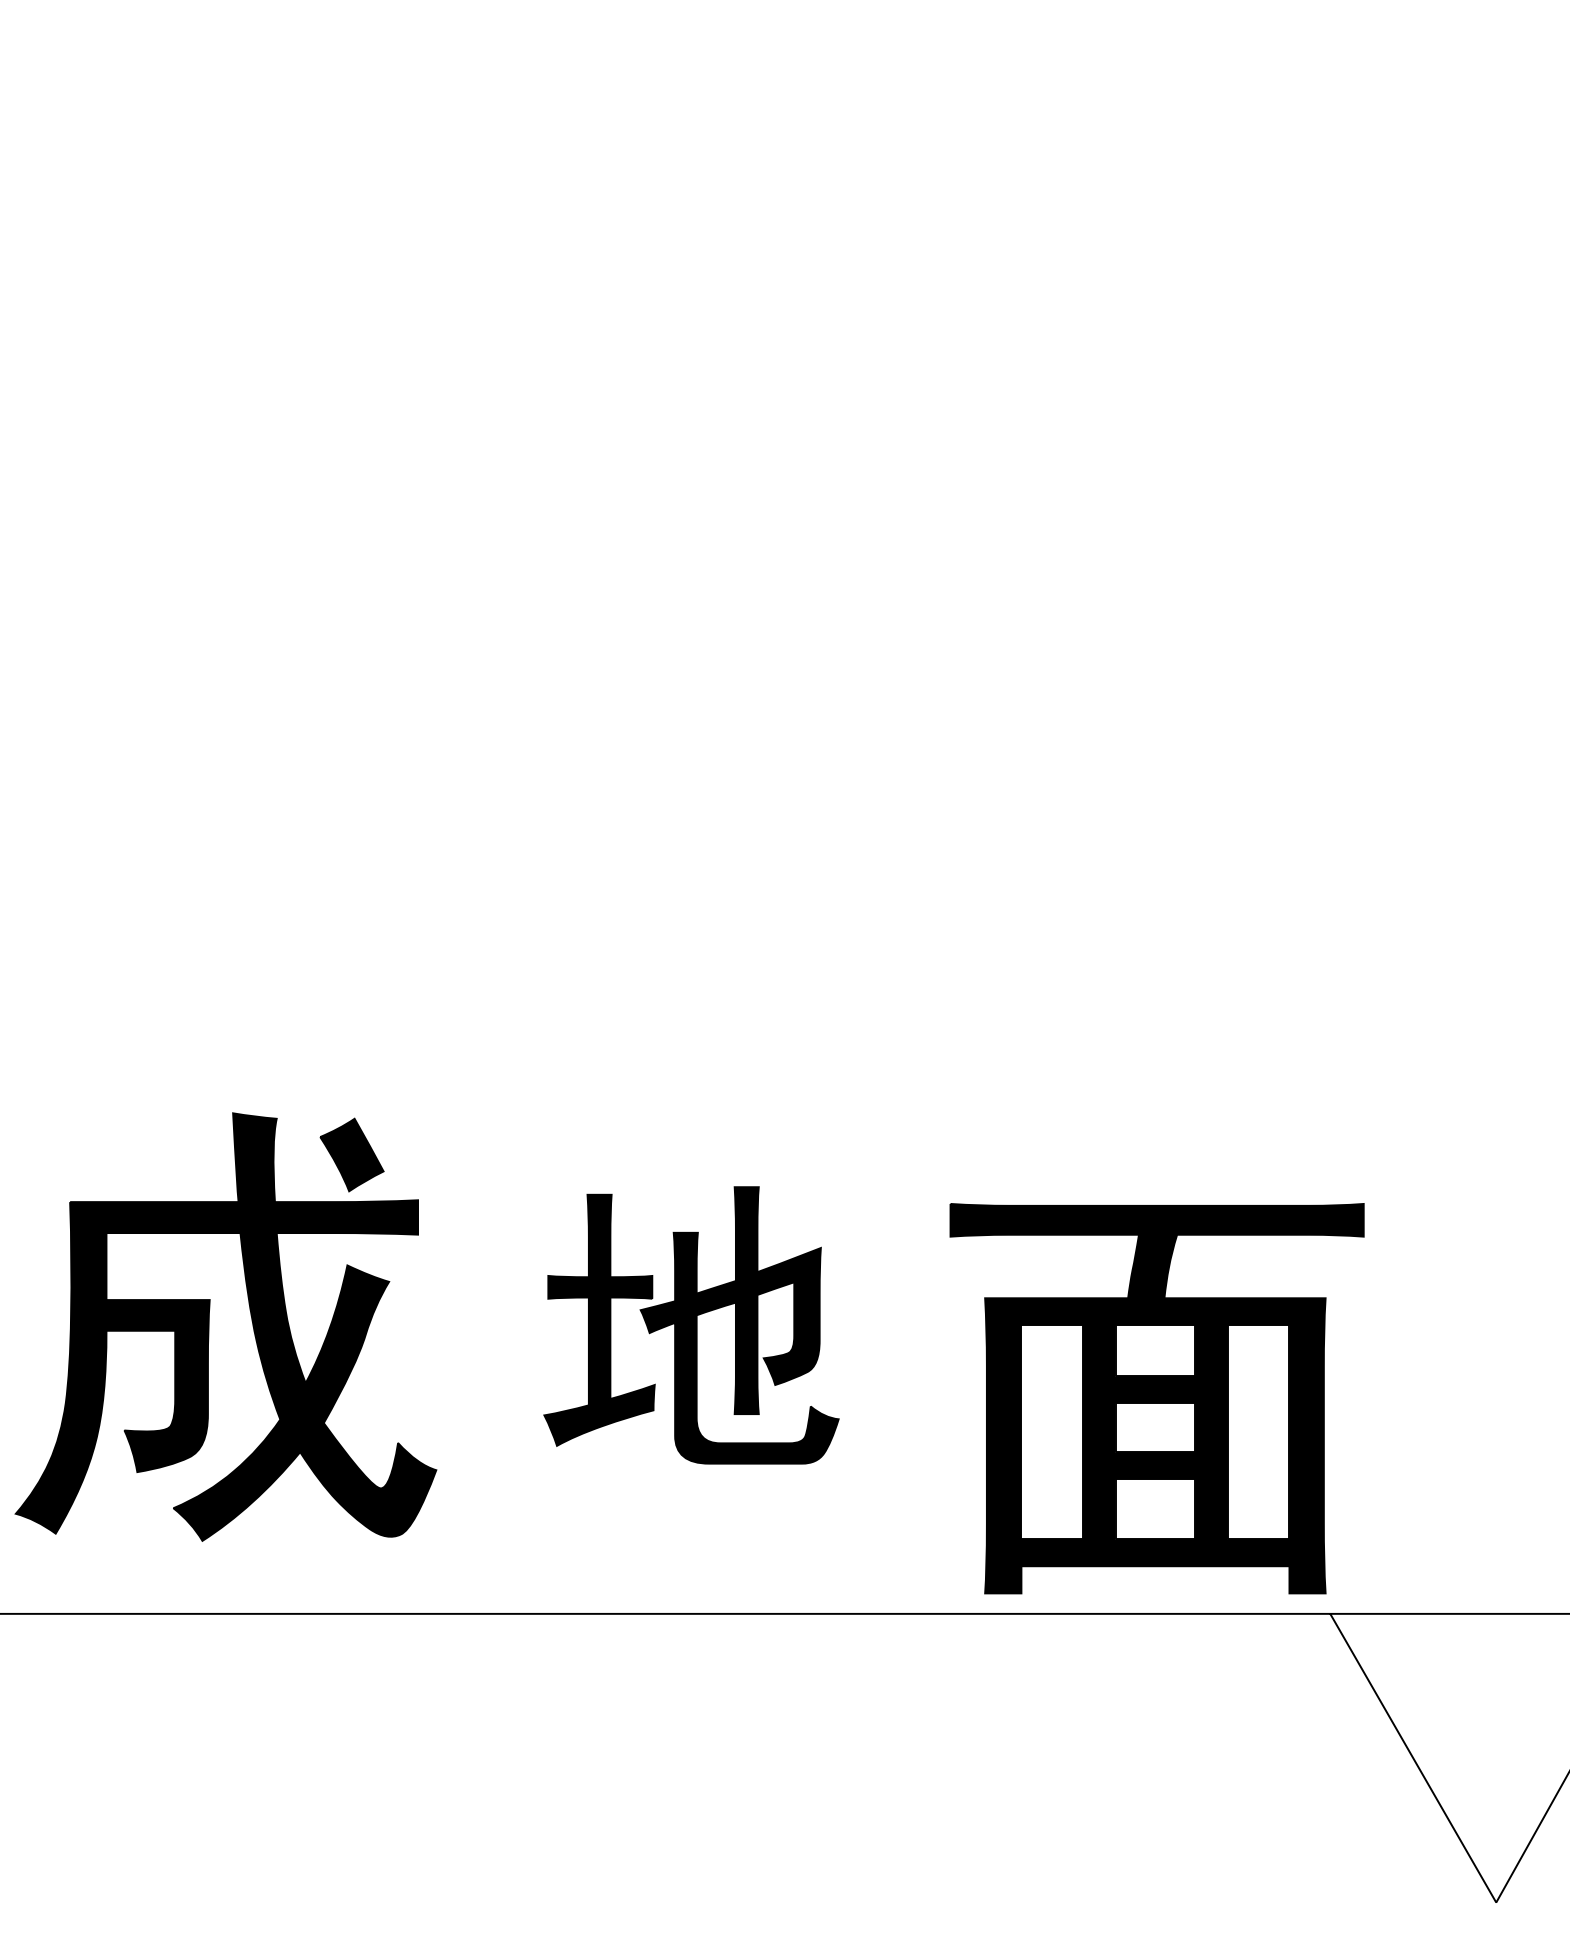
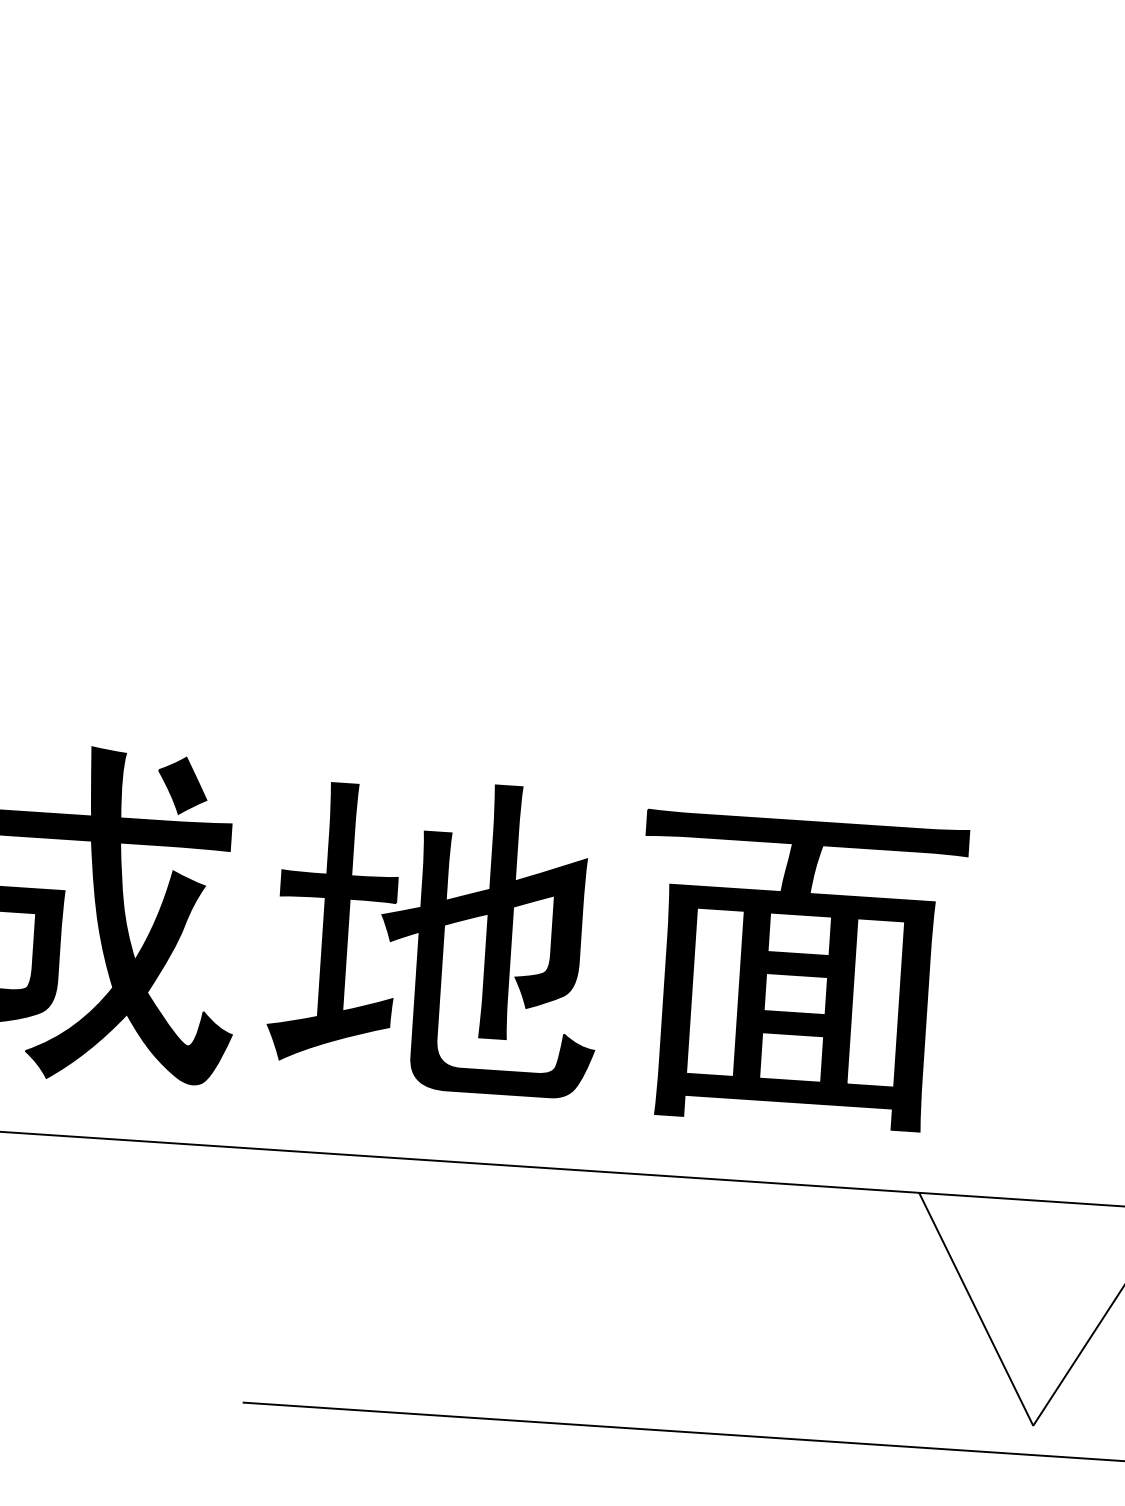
part: (691, 1325) -> (437, 935), size x1.43
part: (1156, 1398) -> (798, 971), moved

